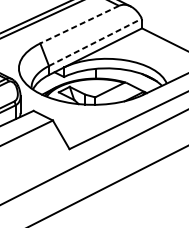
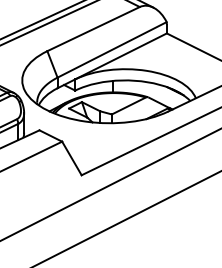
line: (79, 25) -> (93, 29), dashed -> solid
line: (95, 42) -> (112, 49), dashed -> solid

